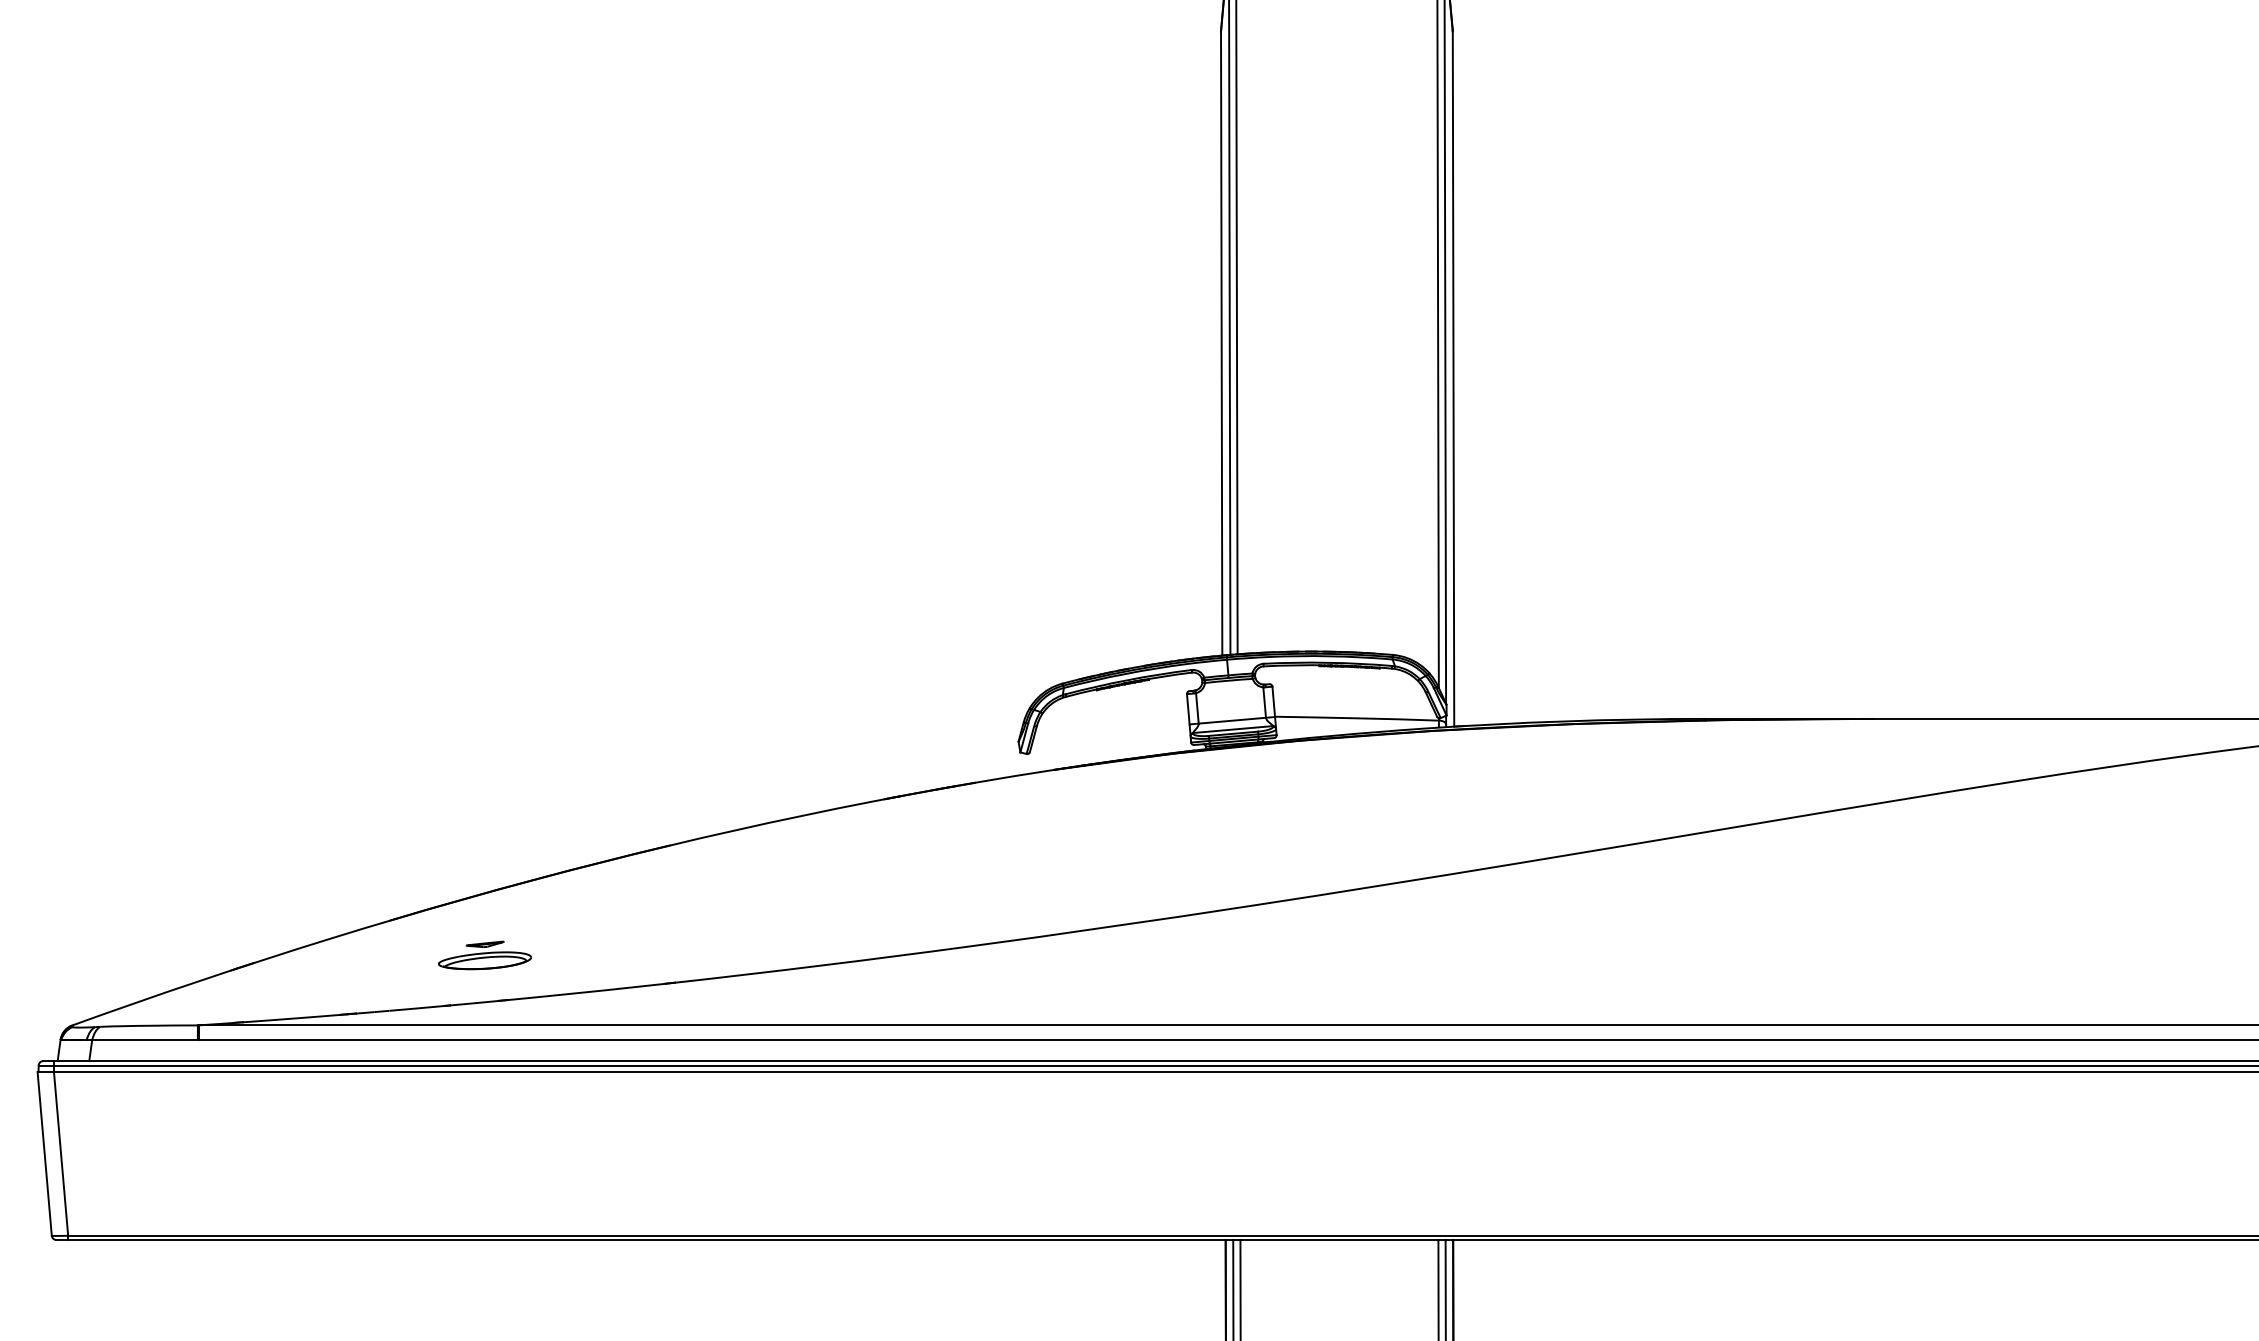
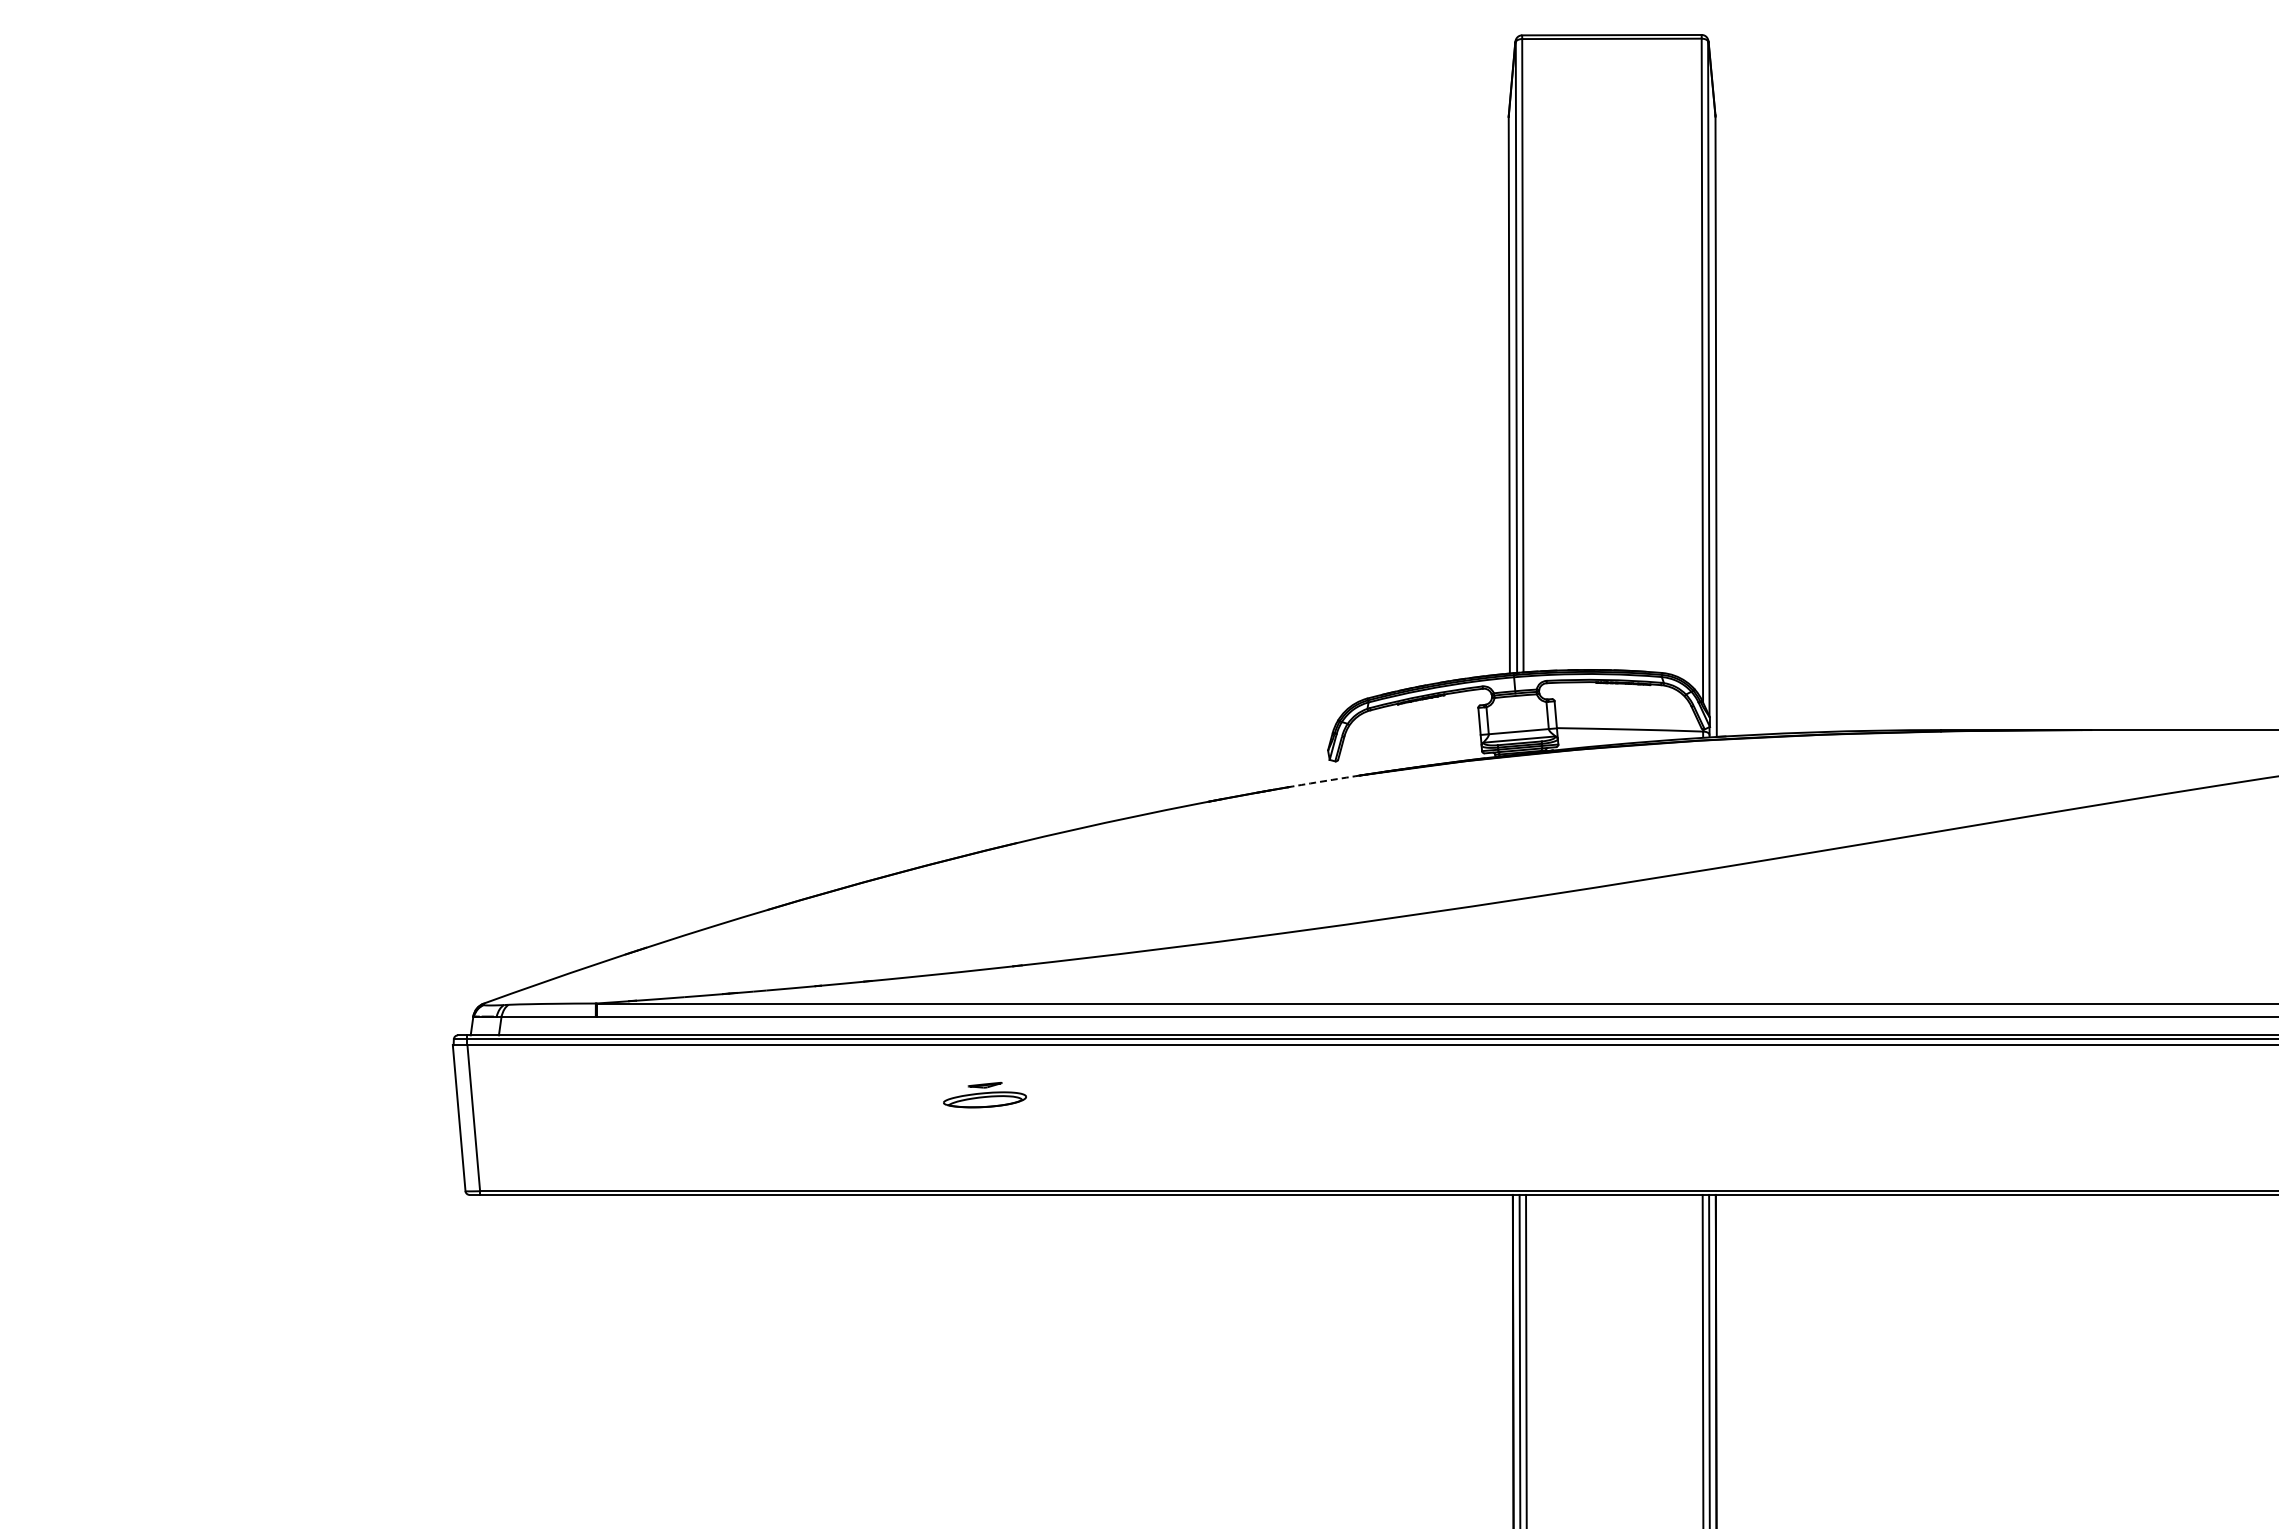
arc: (1013, 776) -> (1323, 781), solid -> dashed
part: (484, 955) -> (984, 1095), moved

